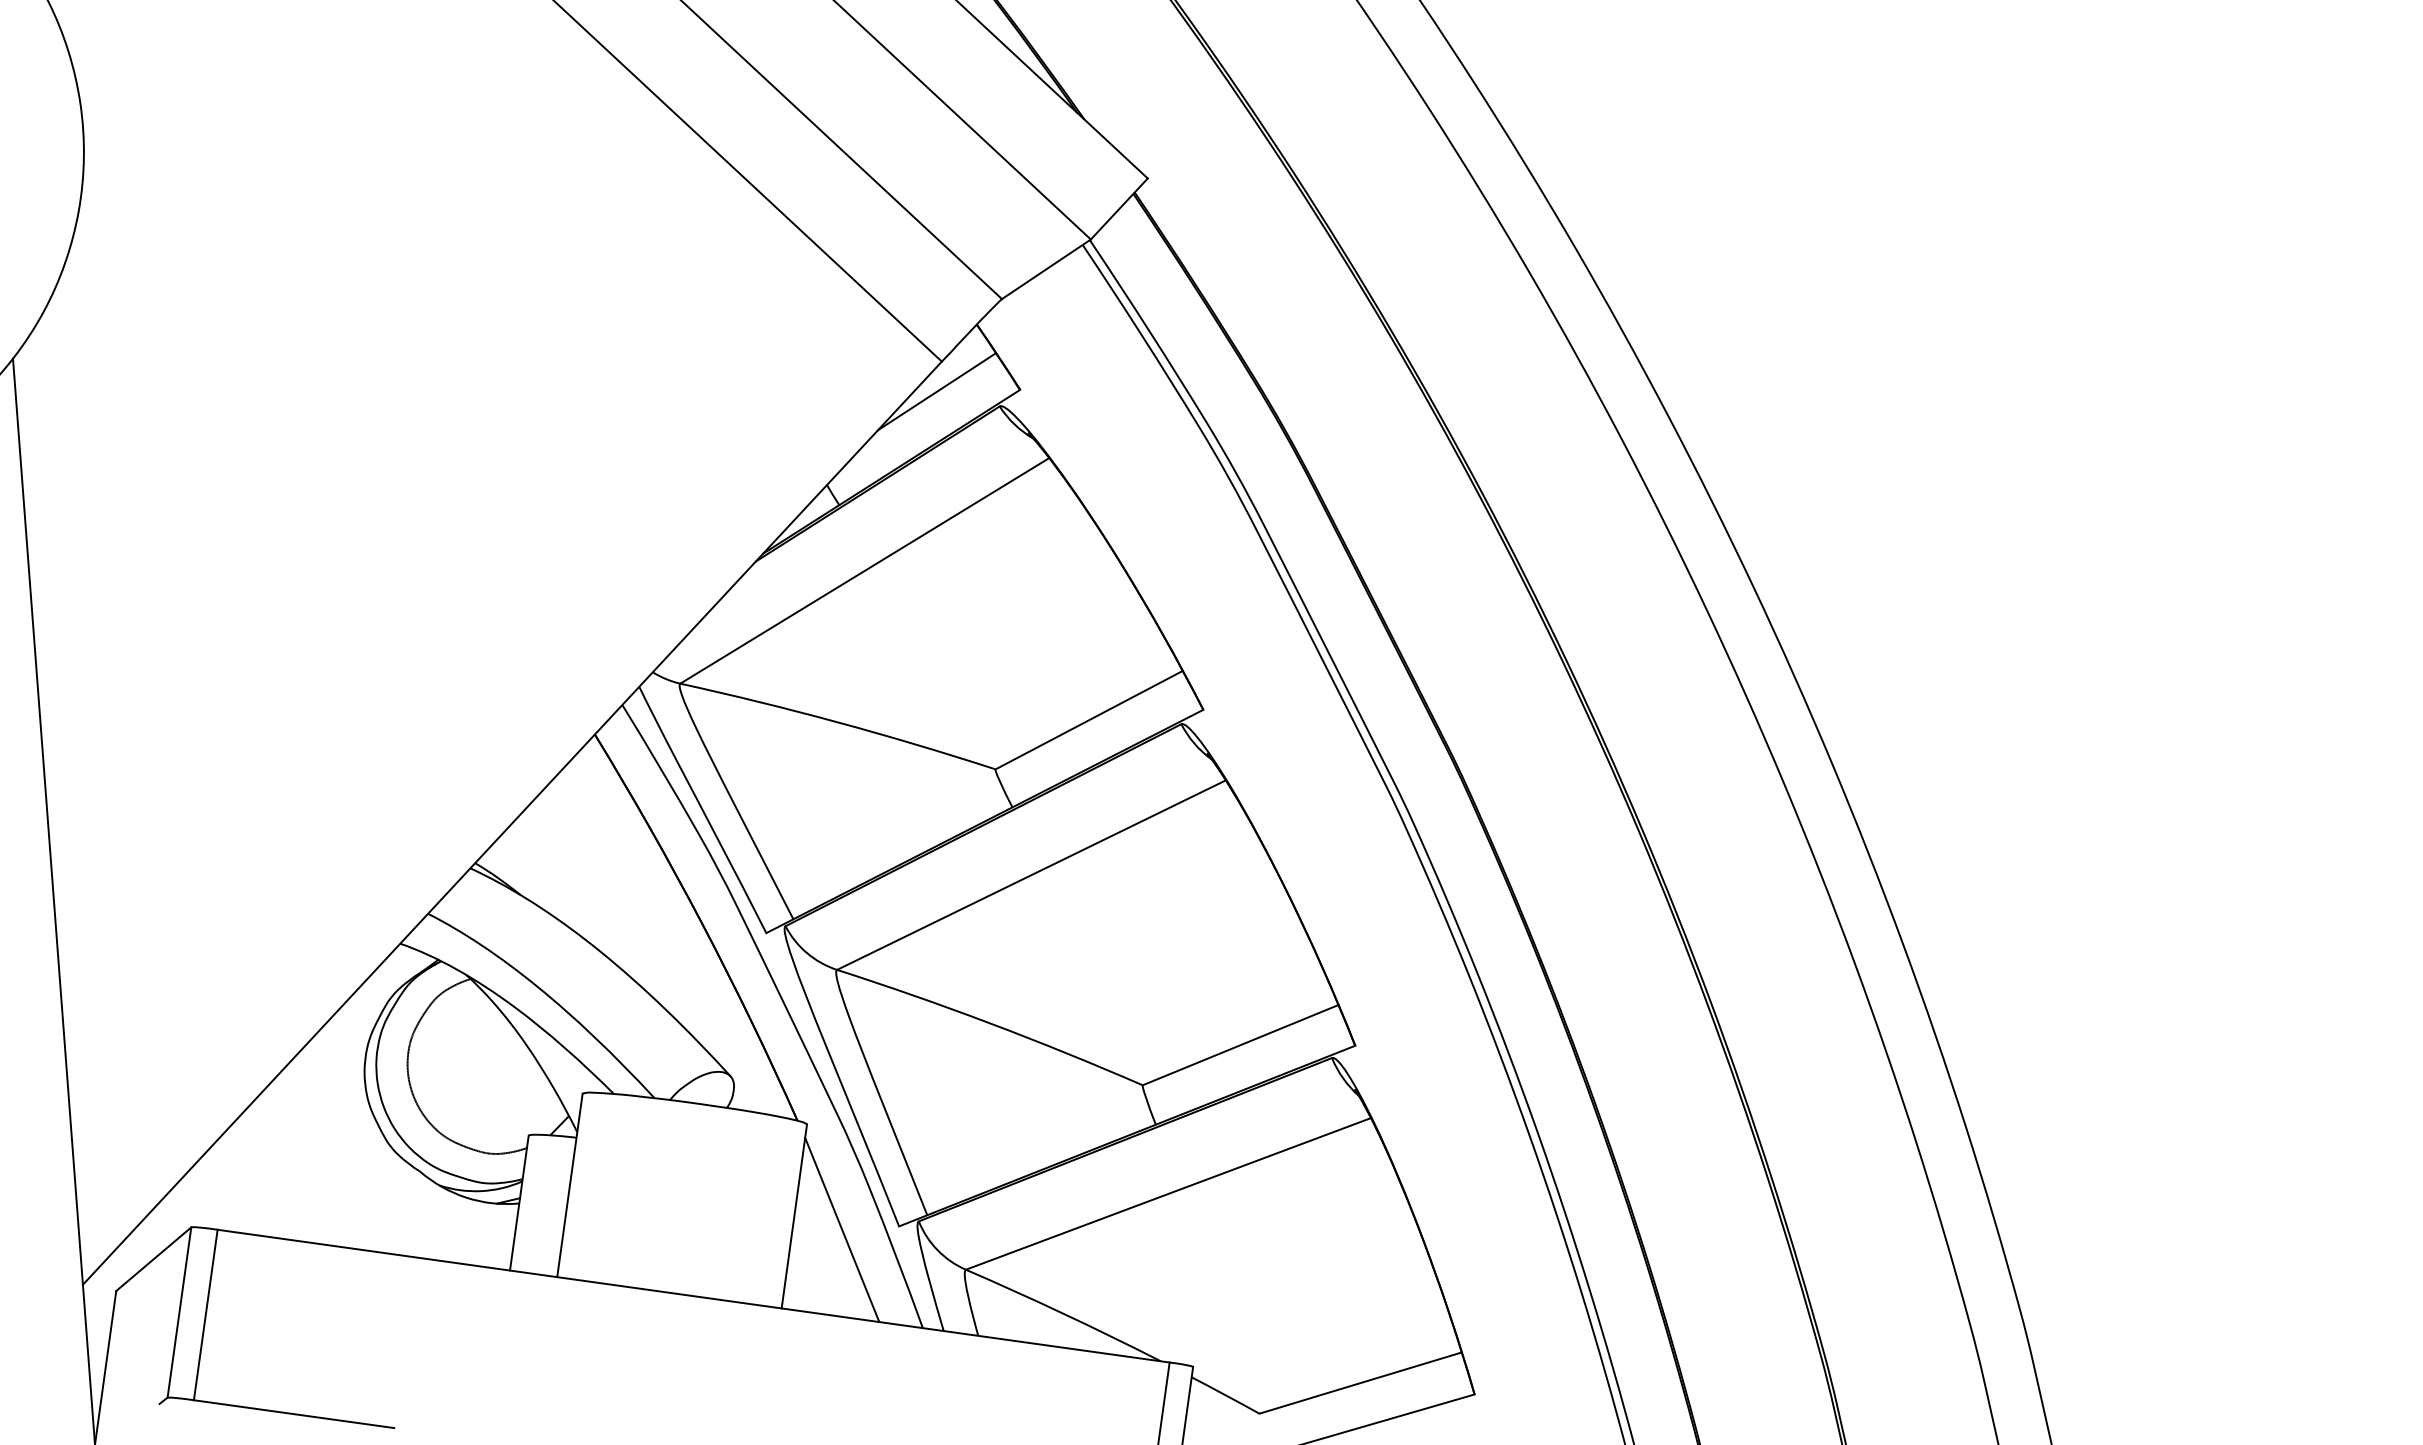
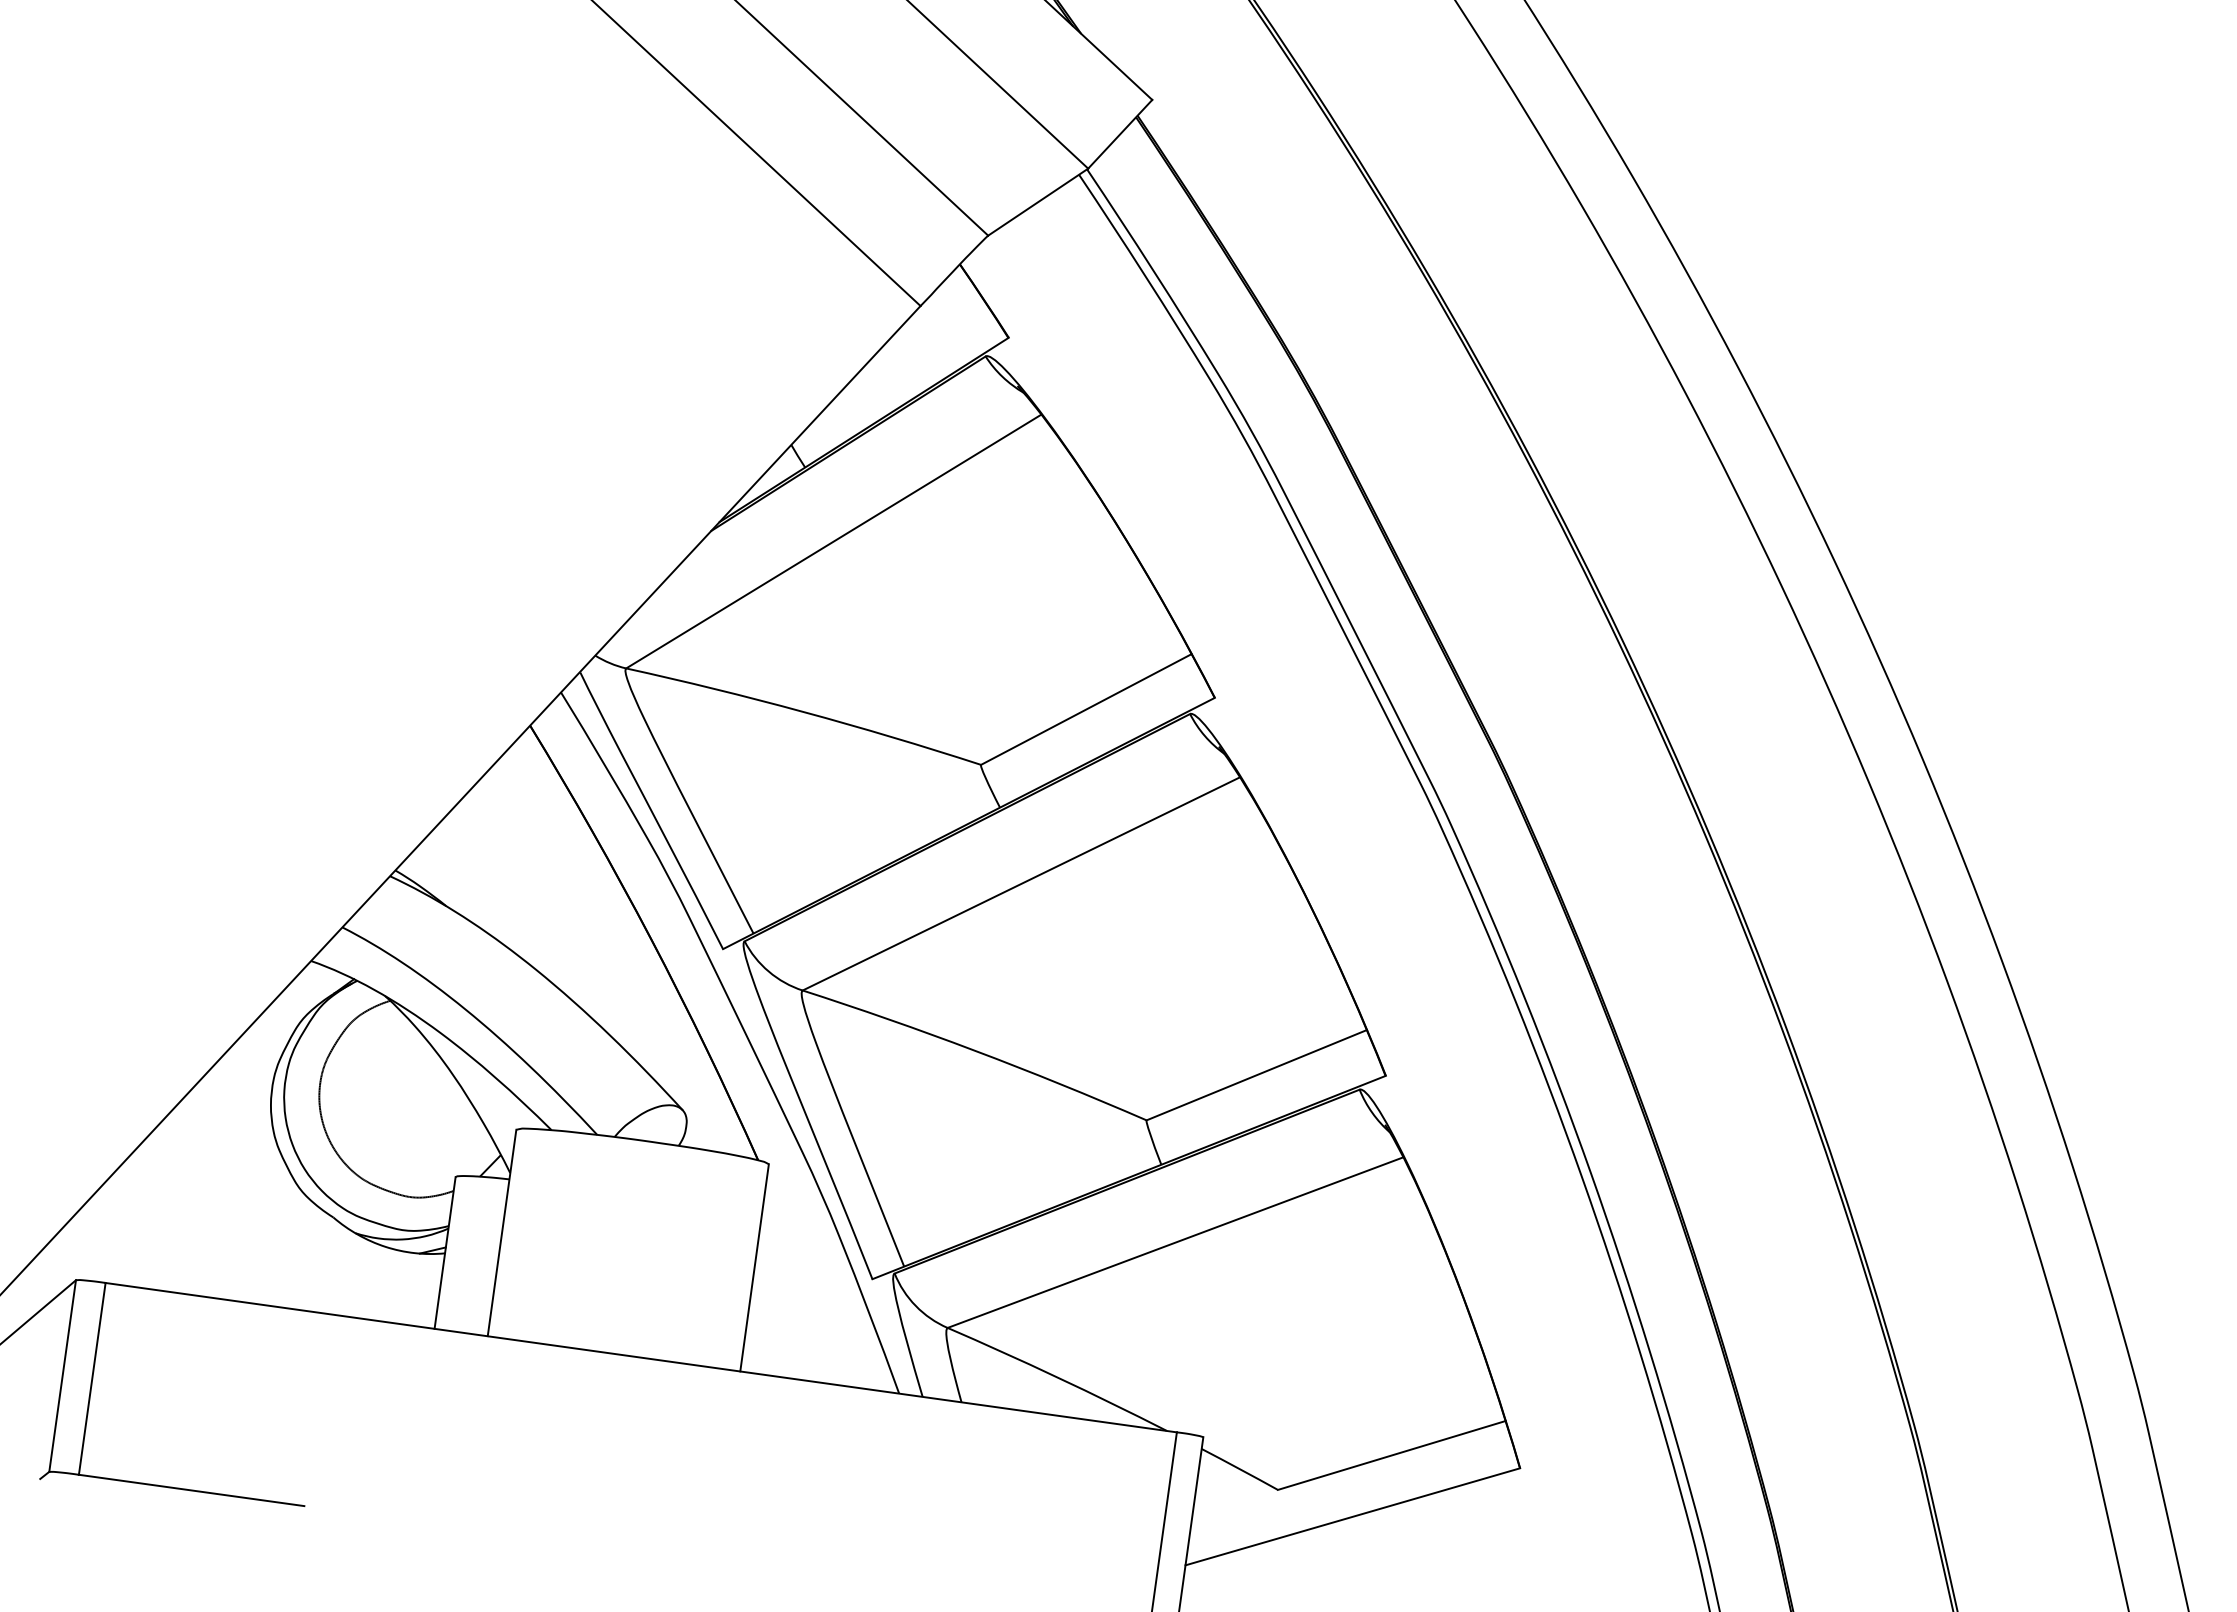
line: (937, 391) -> (915, 339), removed
line: (842, 1229) -> (808, 1282), removed

